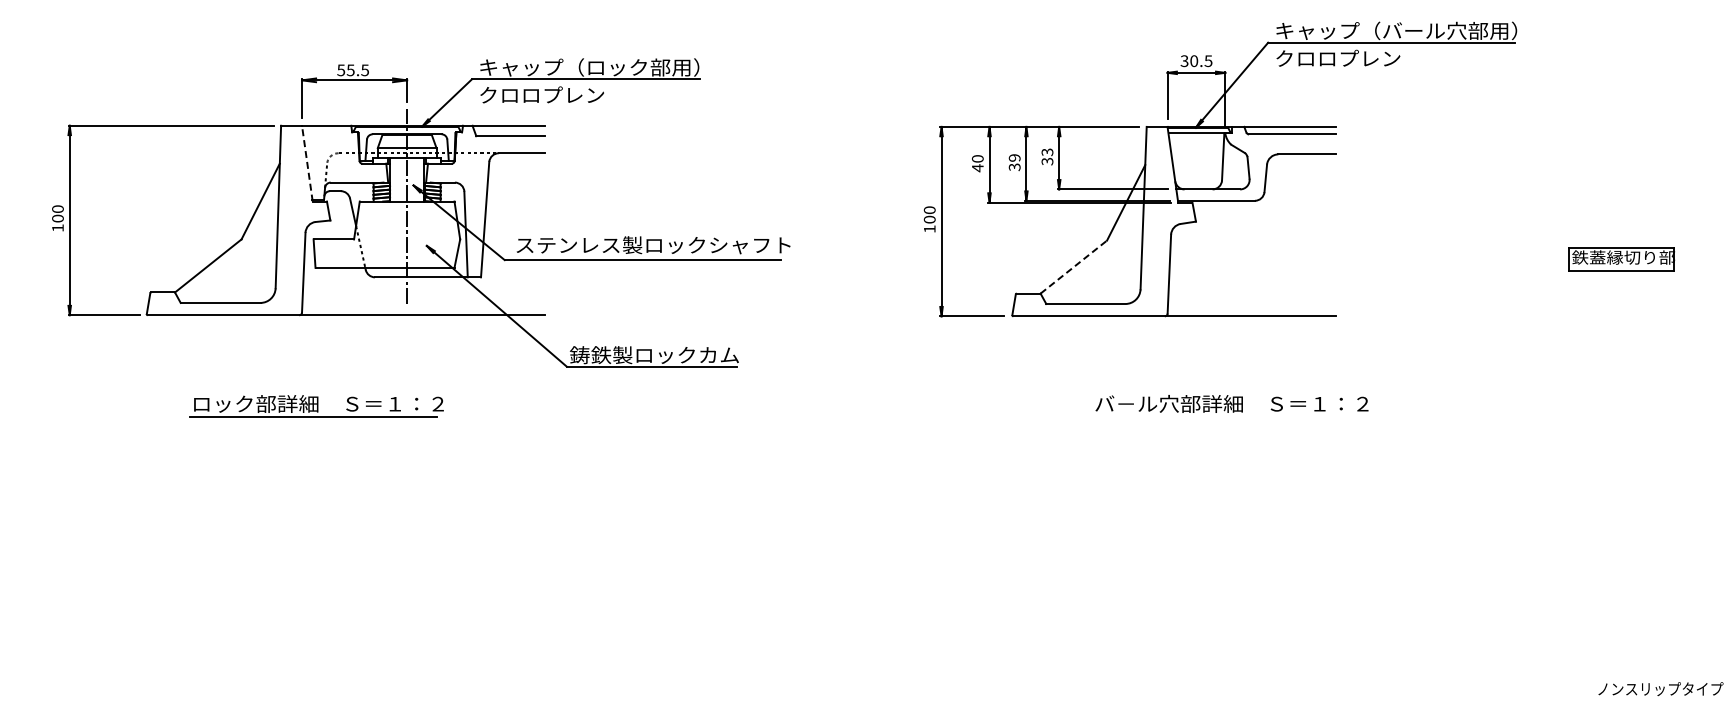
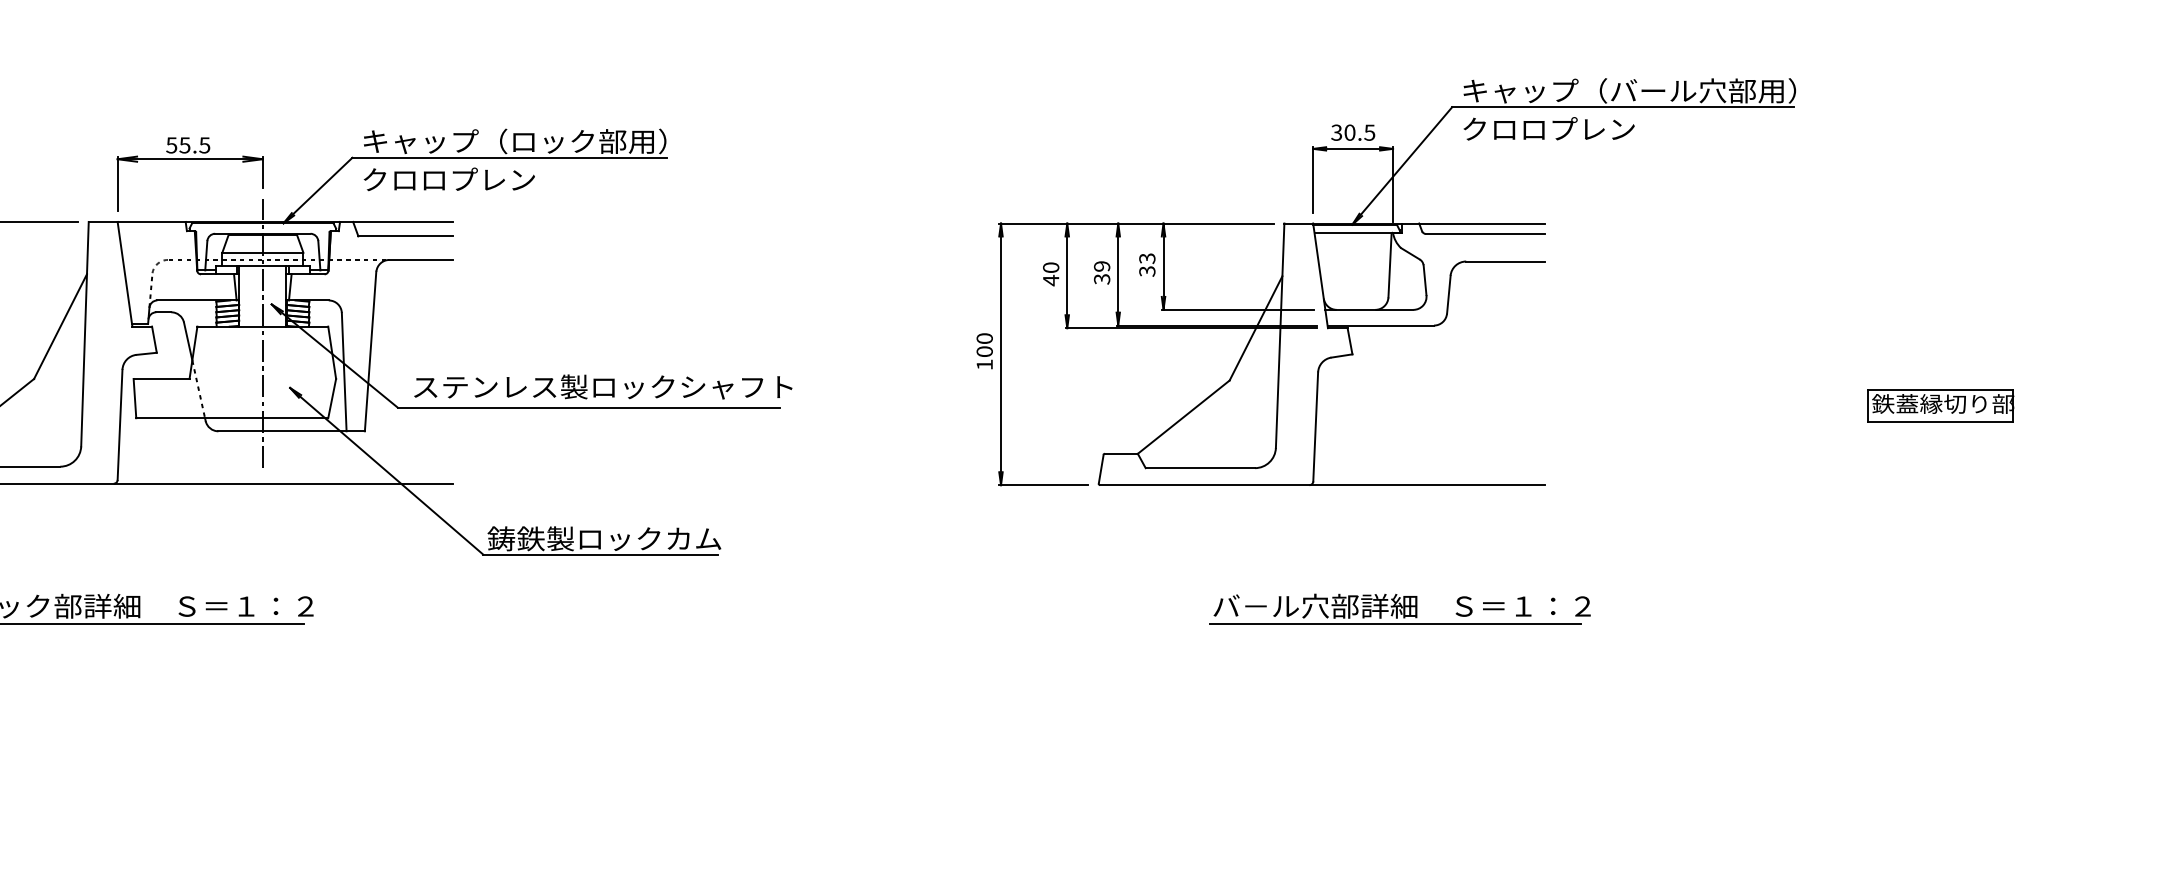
line: (307, 163) -> (125, 274), dashed -> solid
line: (1073, 267) -> (1183, 417), dashed -> solid
line: (1226, 416) -> (1394, 623), added

